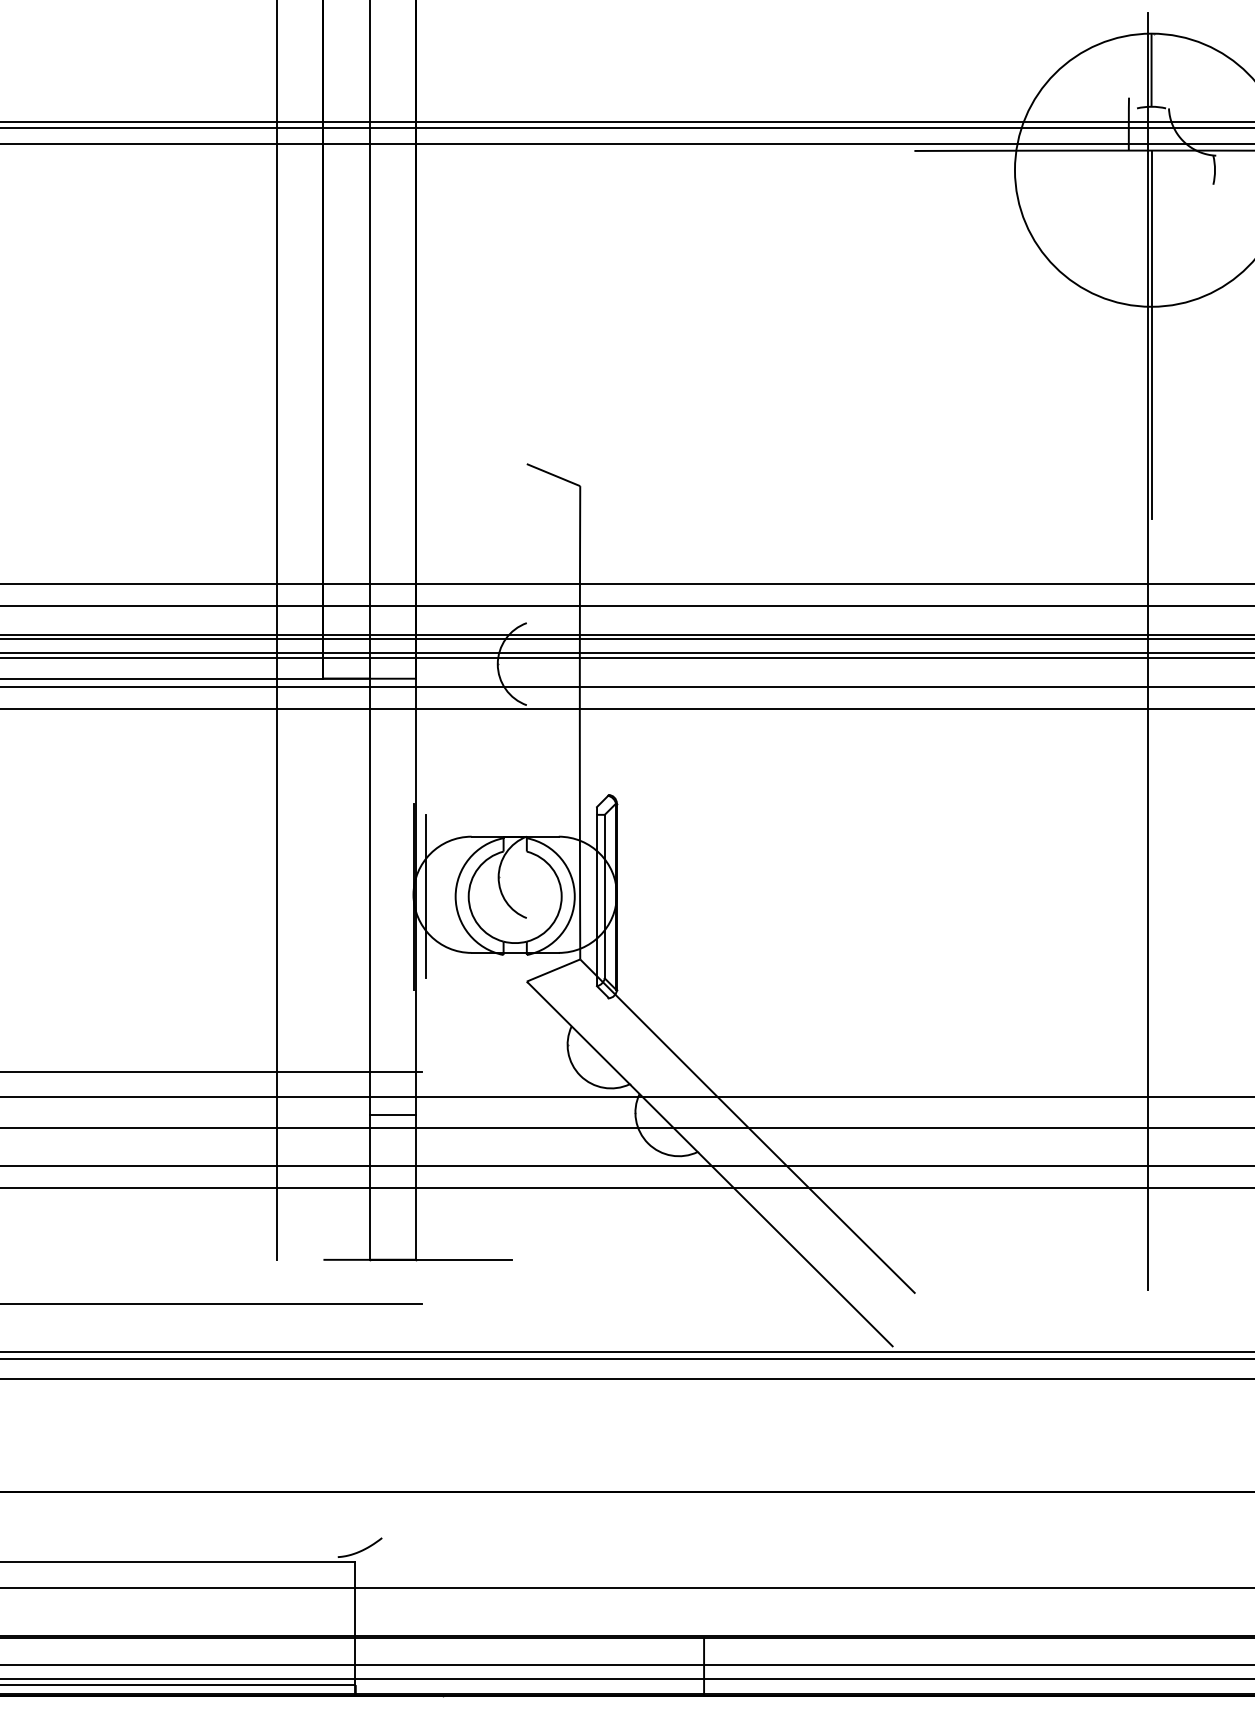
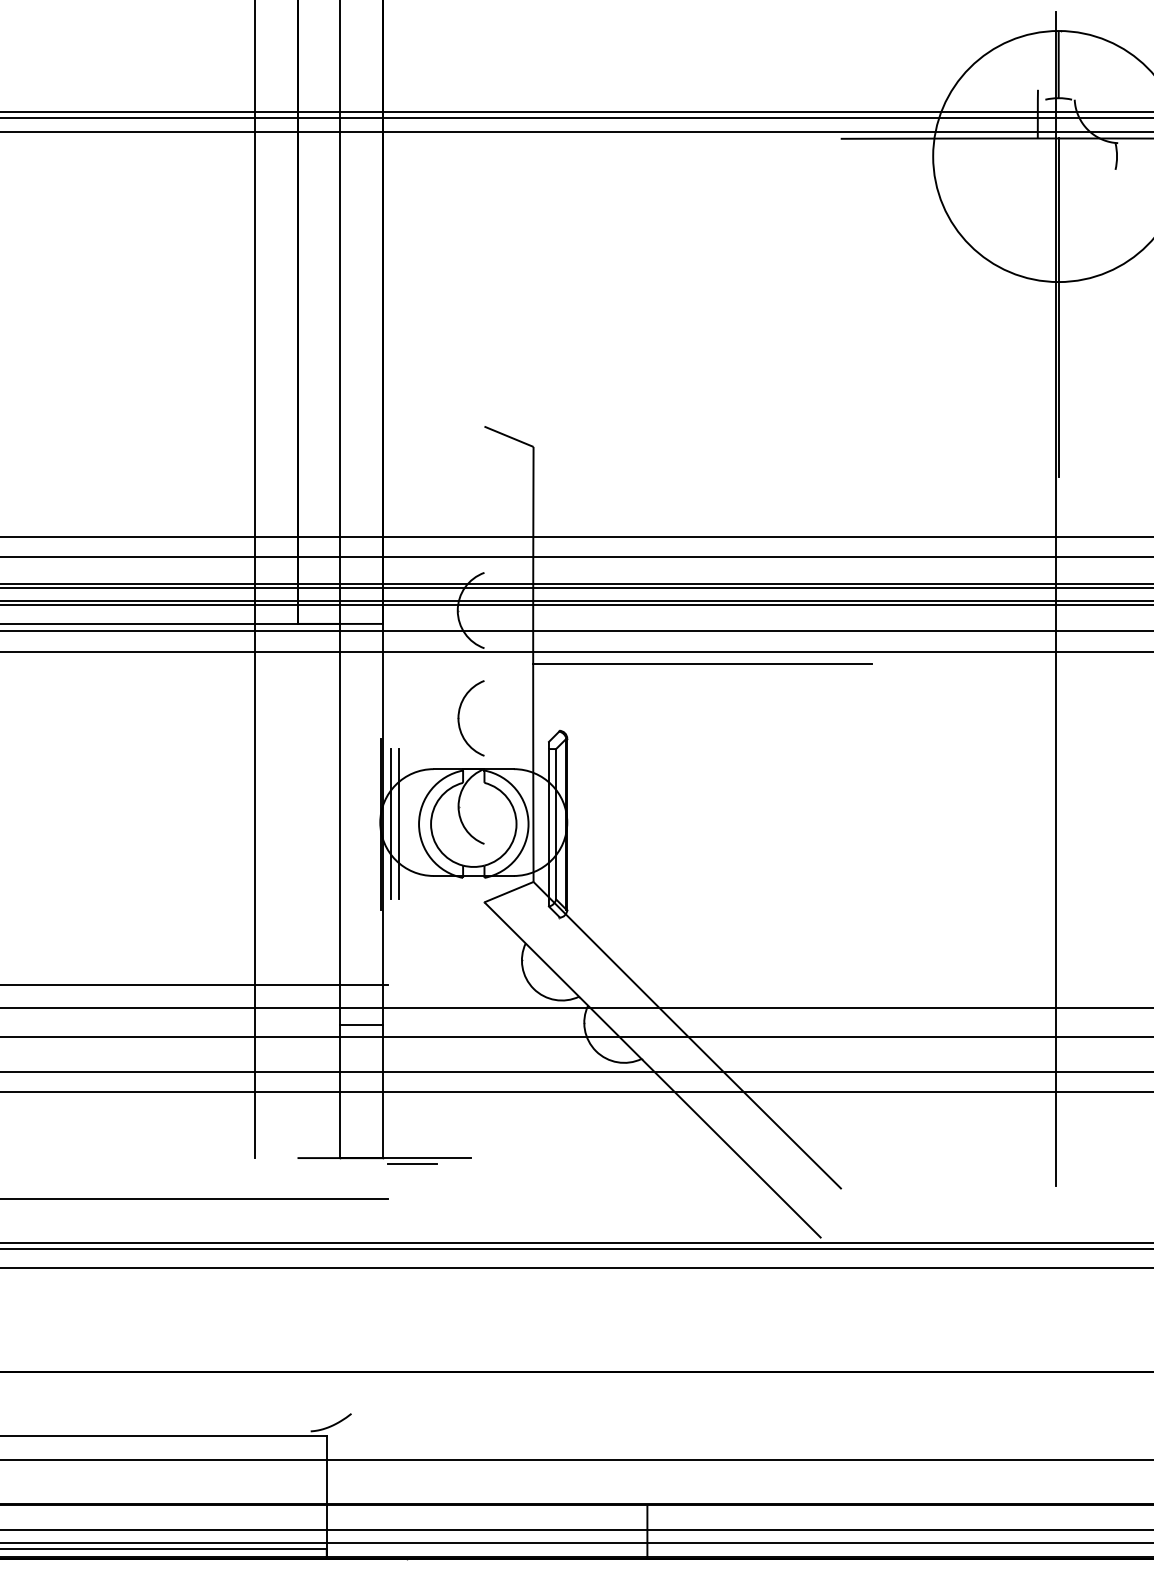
line: (764, 721) -> (702, 663), added
part: (499, 781) -> (459, 718), added
line: (433, 896) -> (398, 824), added
line: (448, 1266) -> (412, 1164), added

